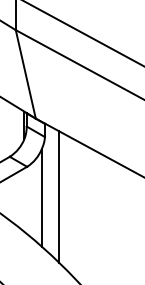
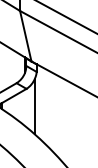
line: (58, 195) -> (44, 105), removed

